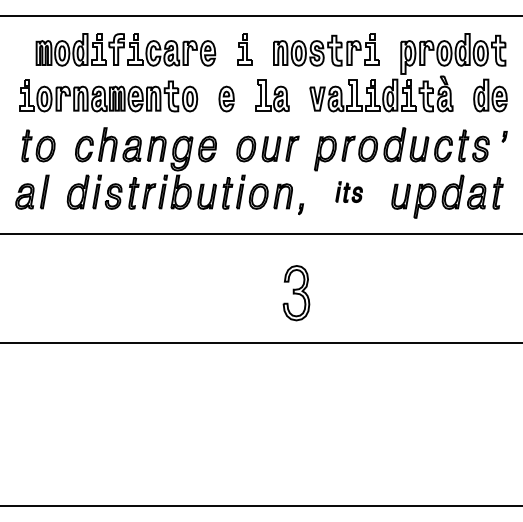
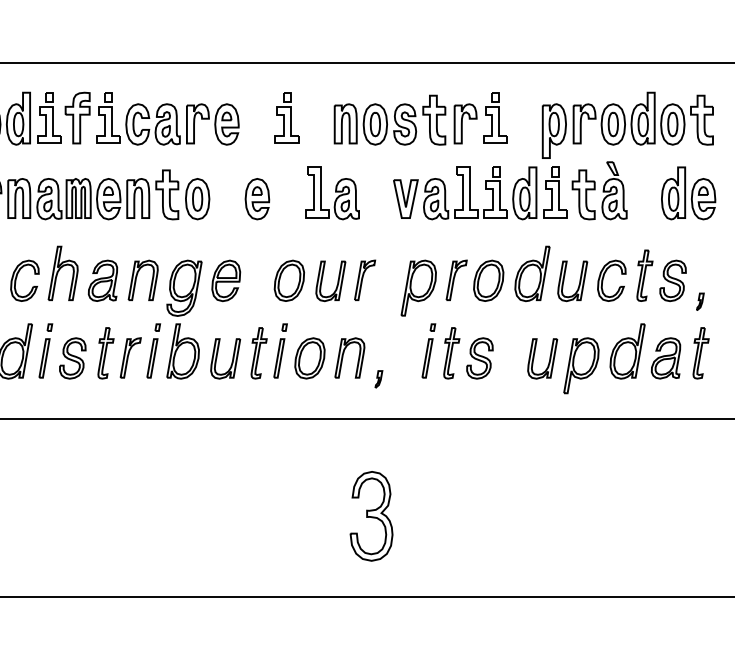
part: (504, 136) -> (700, 301), moved
part: (348, 191) -> (456, 350), size x1.67

